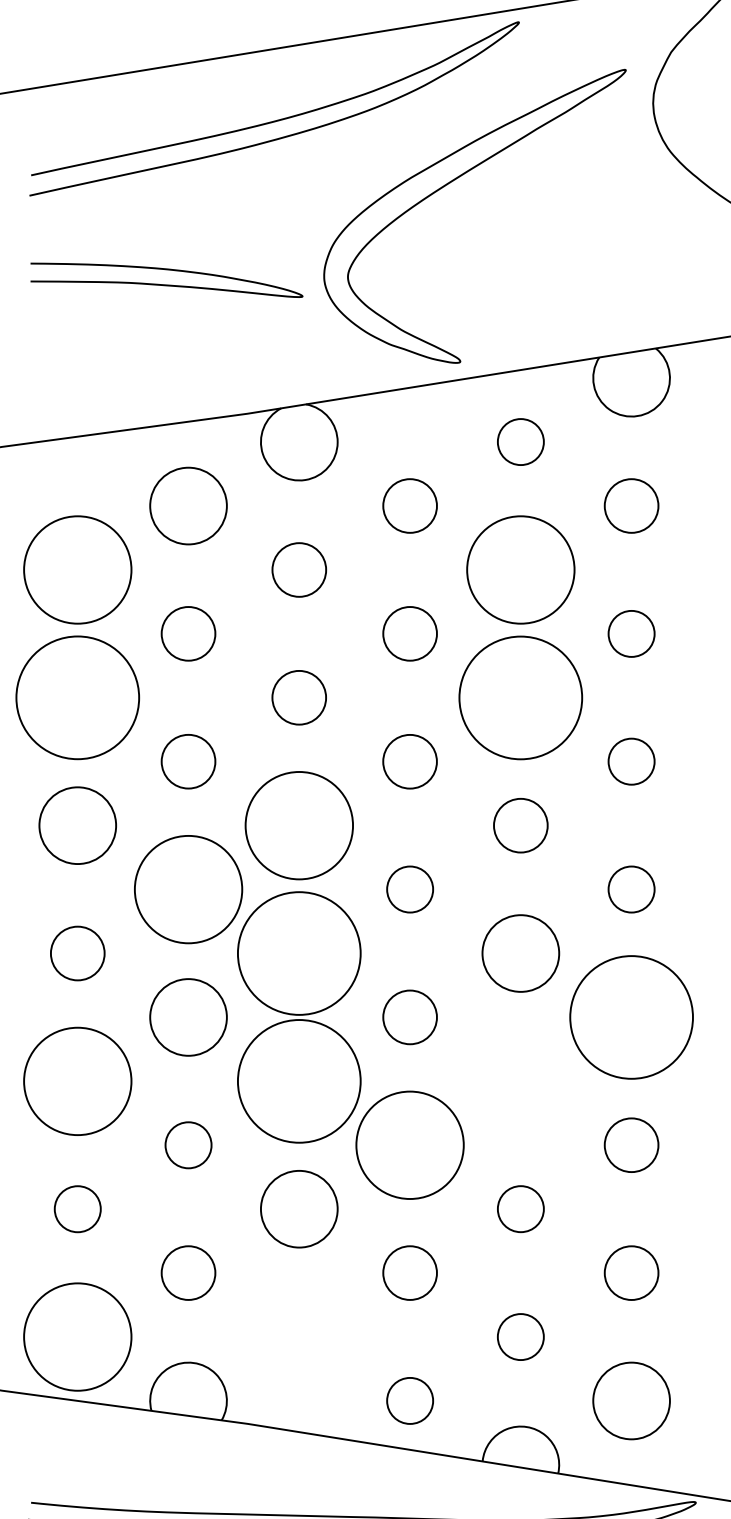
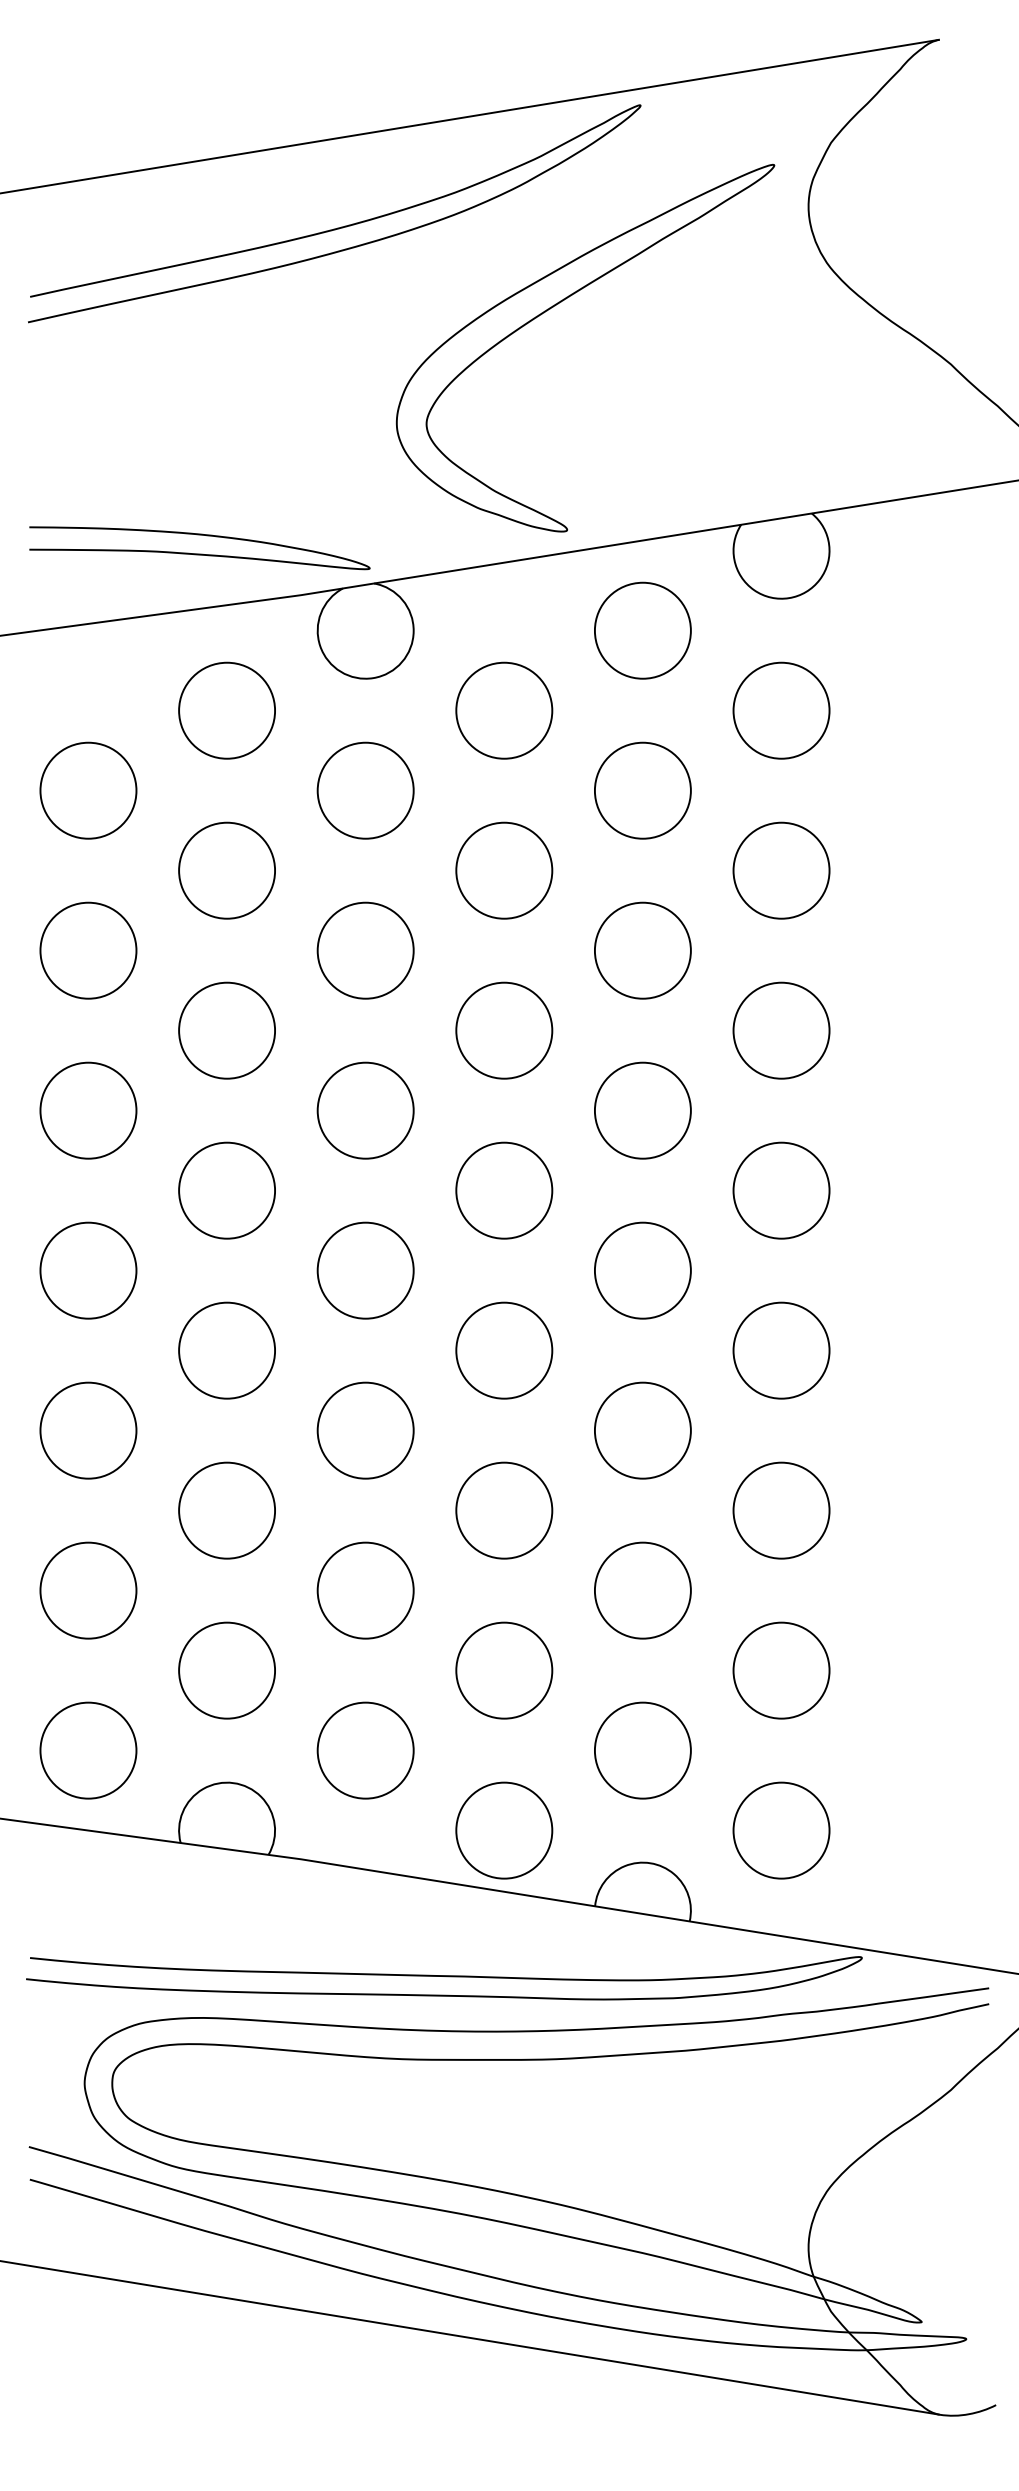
curve: (166, 284) -> (199, 553), moved
circle: (520, 441) -> (642, 630), size x1.67
circle: (410, 505) -> (504, 710), size x1.43
circle: (631, 505) -> (781, 710), size x1.43
circle: (77, 569) -> (88, 790), size x0.71
circle: (299, 569) -> (365, 790), size x1.43
circle: (520, 569) -> (642, 790), size x0.71
circle: (188, 633) -> (226, 870), size x1.43
circle: (410, 633) -> (504, 870), size x1.43
circle: (631, 633) -> (781, 870), size x1.67
circle: (77, 697) -> (88, 950), size x0.62
circle: (299, 697) -> (365, 950), size x1.43
circle: (520, 697) -> (642, 950), size x0.62
circle: (188, 761) -> (226, 1030), size x1.43
circle: (410, 761) -> (504, 1030), size x1.43
circle: (631, 761) -> (781, 1030), size x1.67
circle: (299, 825) -> (365, 1110), size x0.71
circle: (520, 825) -> (642, 1110), size x1.43
circle: (188, 889) -> (227, 1190), size x0.71
circle: (410, 889) -> (504, 1190), size x1.67
circle: (631, 889) -> (781, 1190), size x1.67
circle: (77, 953) -> (88, 1270), size x1.43
circle: (299, 953) -> (365, 1270), size x0.62
circle: (410, 1017) -> (504, 1350), size x1.43
circle: (631, 1017) -> (781, 1350), size x0.62
circle: (77, 1081) -> (88, 1430), size x0.71
circle: (299, 1081) -> (365, 1430), size x0.62
circle: (520, 1081) -> (642, 1430), added
circle: (188, 1145) -> (227, 1510), size x1.67
circle: (410, 1145) -> (504, 1510), size x0.71
circle: (631, 1145) -> (781, 1510), size x1.43
circle: (77, 1209) -> (88, 1590), size x1.67
circle: (520, 1209) -> (642, 1590), size x1.67
circle: (188, 1273) -> (226, 1670), size x1.43
circle: (410, 1273) -> (504, 1670), size x1.43
circle: (631, 1273) -> (781, 1670), size x1.43
circle: (77, 1336) -> (88, 1750), size x0.71
circle: (299, 1336) -> (365, 1750), added
circle: (520, 1336) -> (642, 1750), size x1.67
circle: (410, 1400) -> (504, 1830), size x1.67

